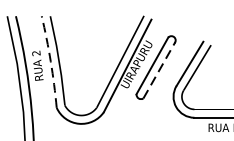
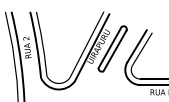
arc: (50, 61) -> (36, 44), dashed -> solid
line: (159, 69) -> (115, 50), dashed -> solid

